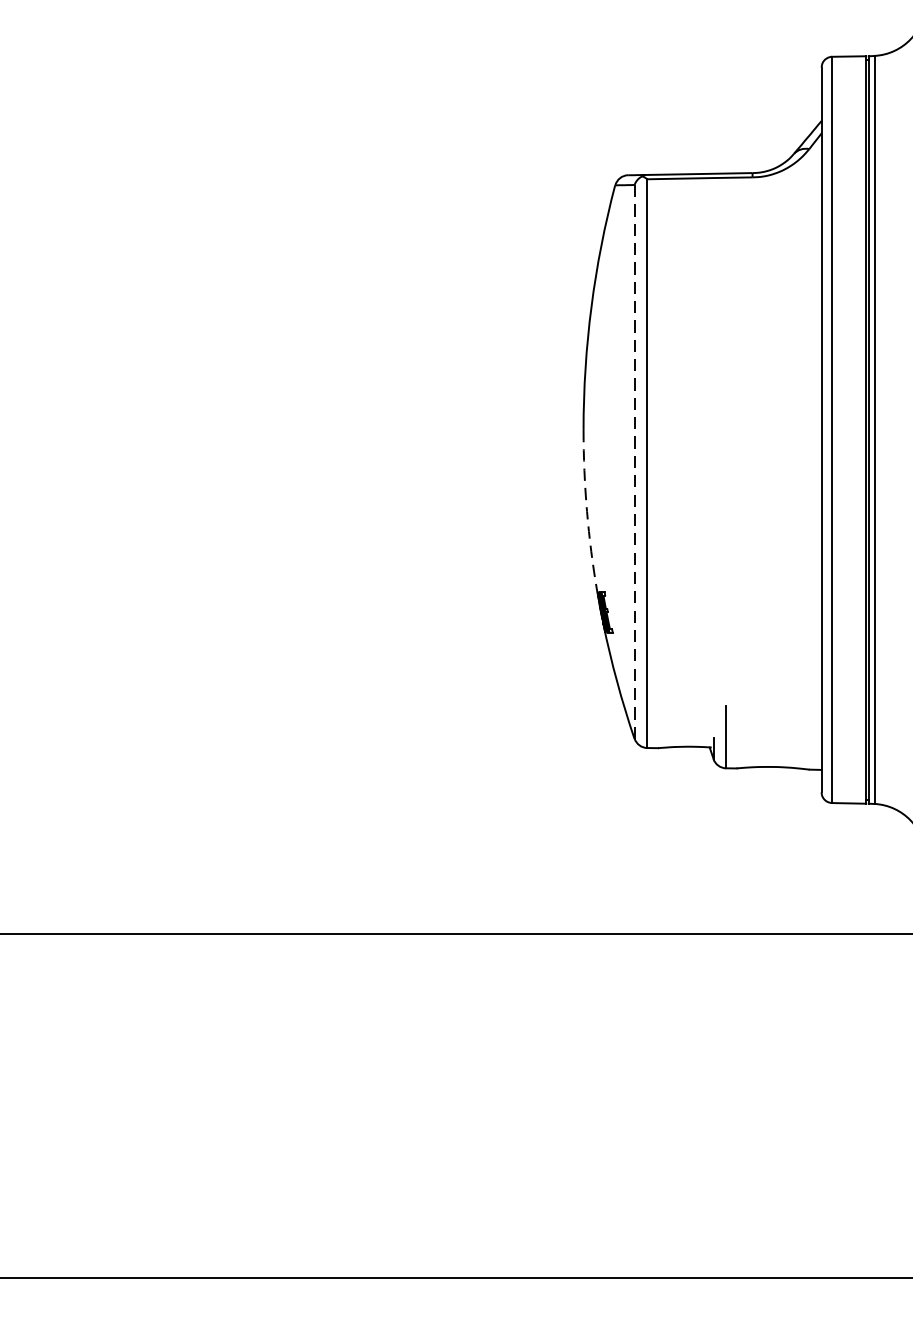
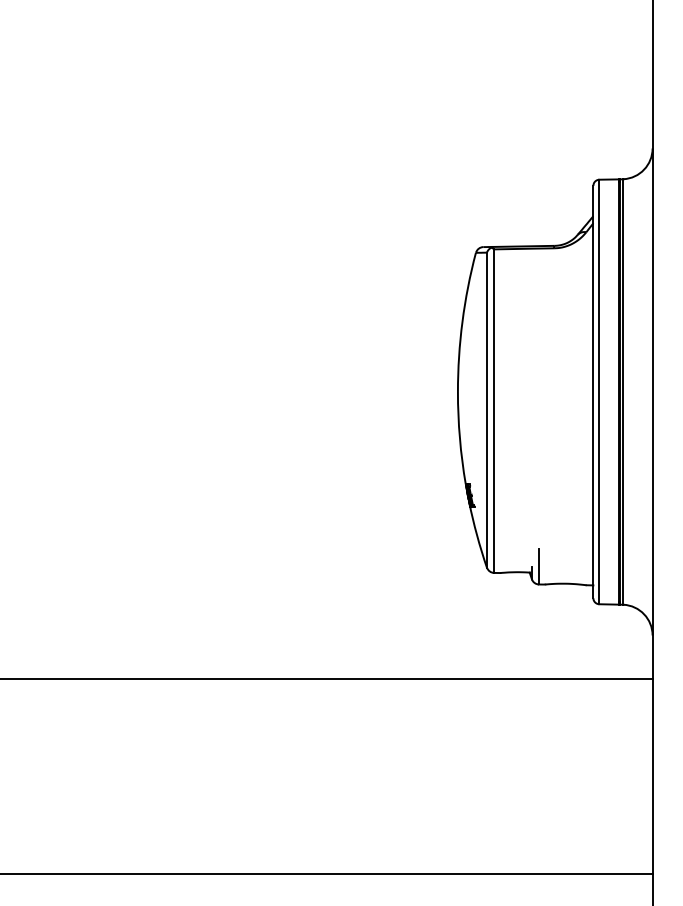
line: (635, 462) -> (487, 410), dashed -> solid
arc: (586, 511) -> (459, 438), dashed -> solid

